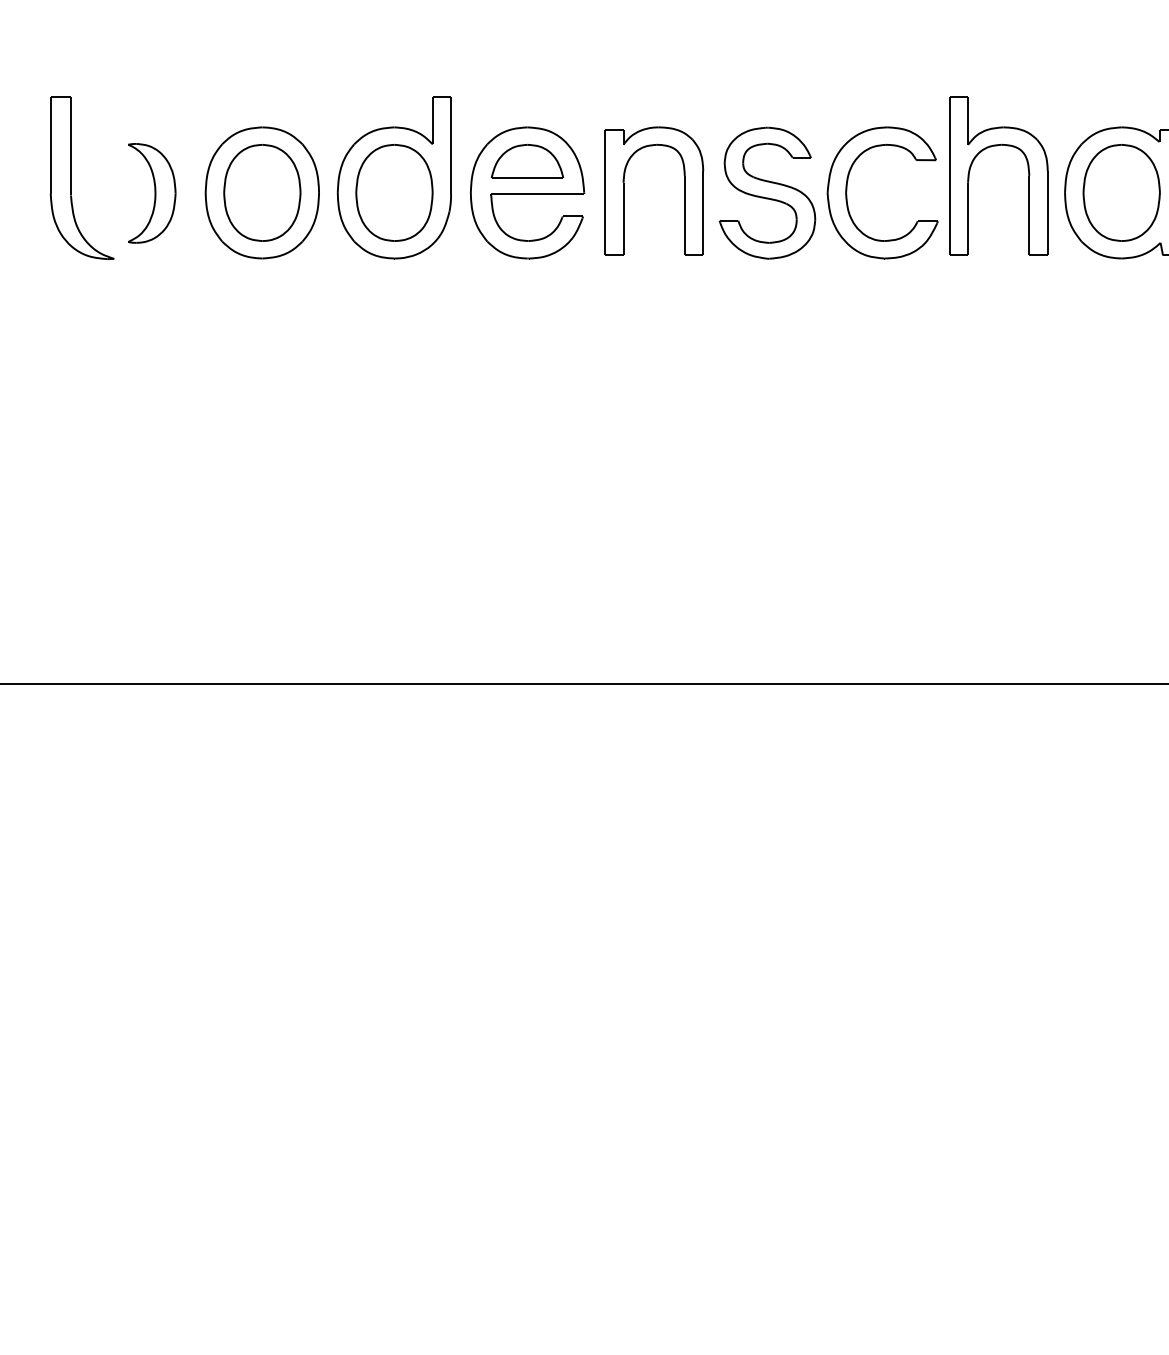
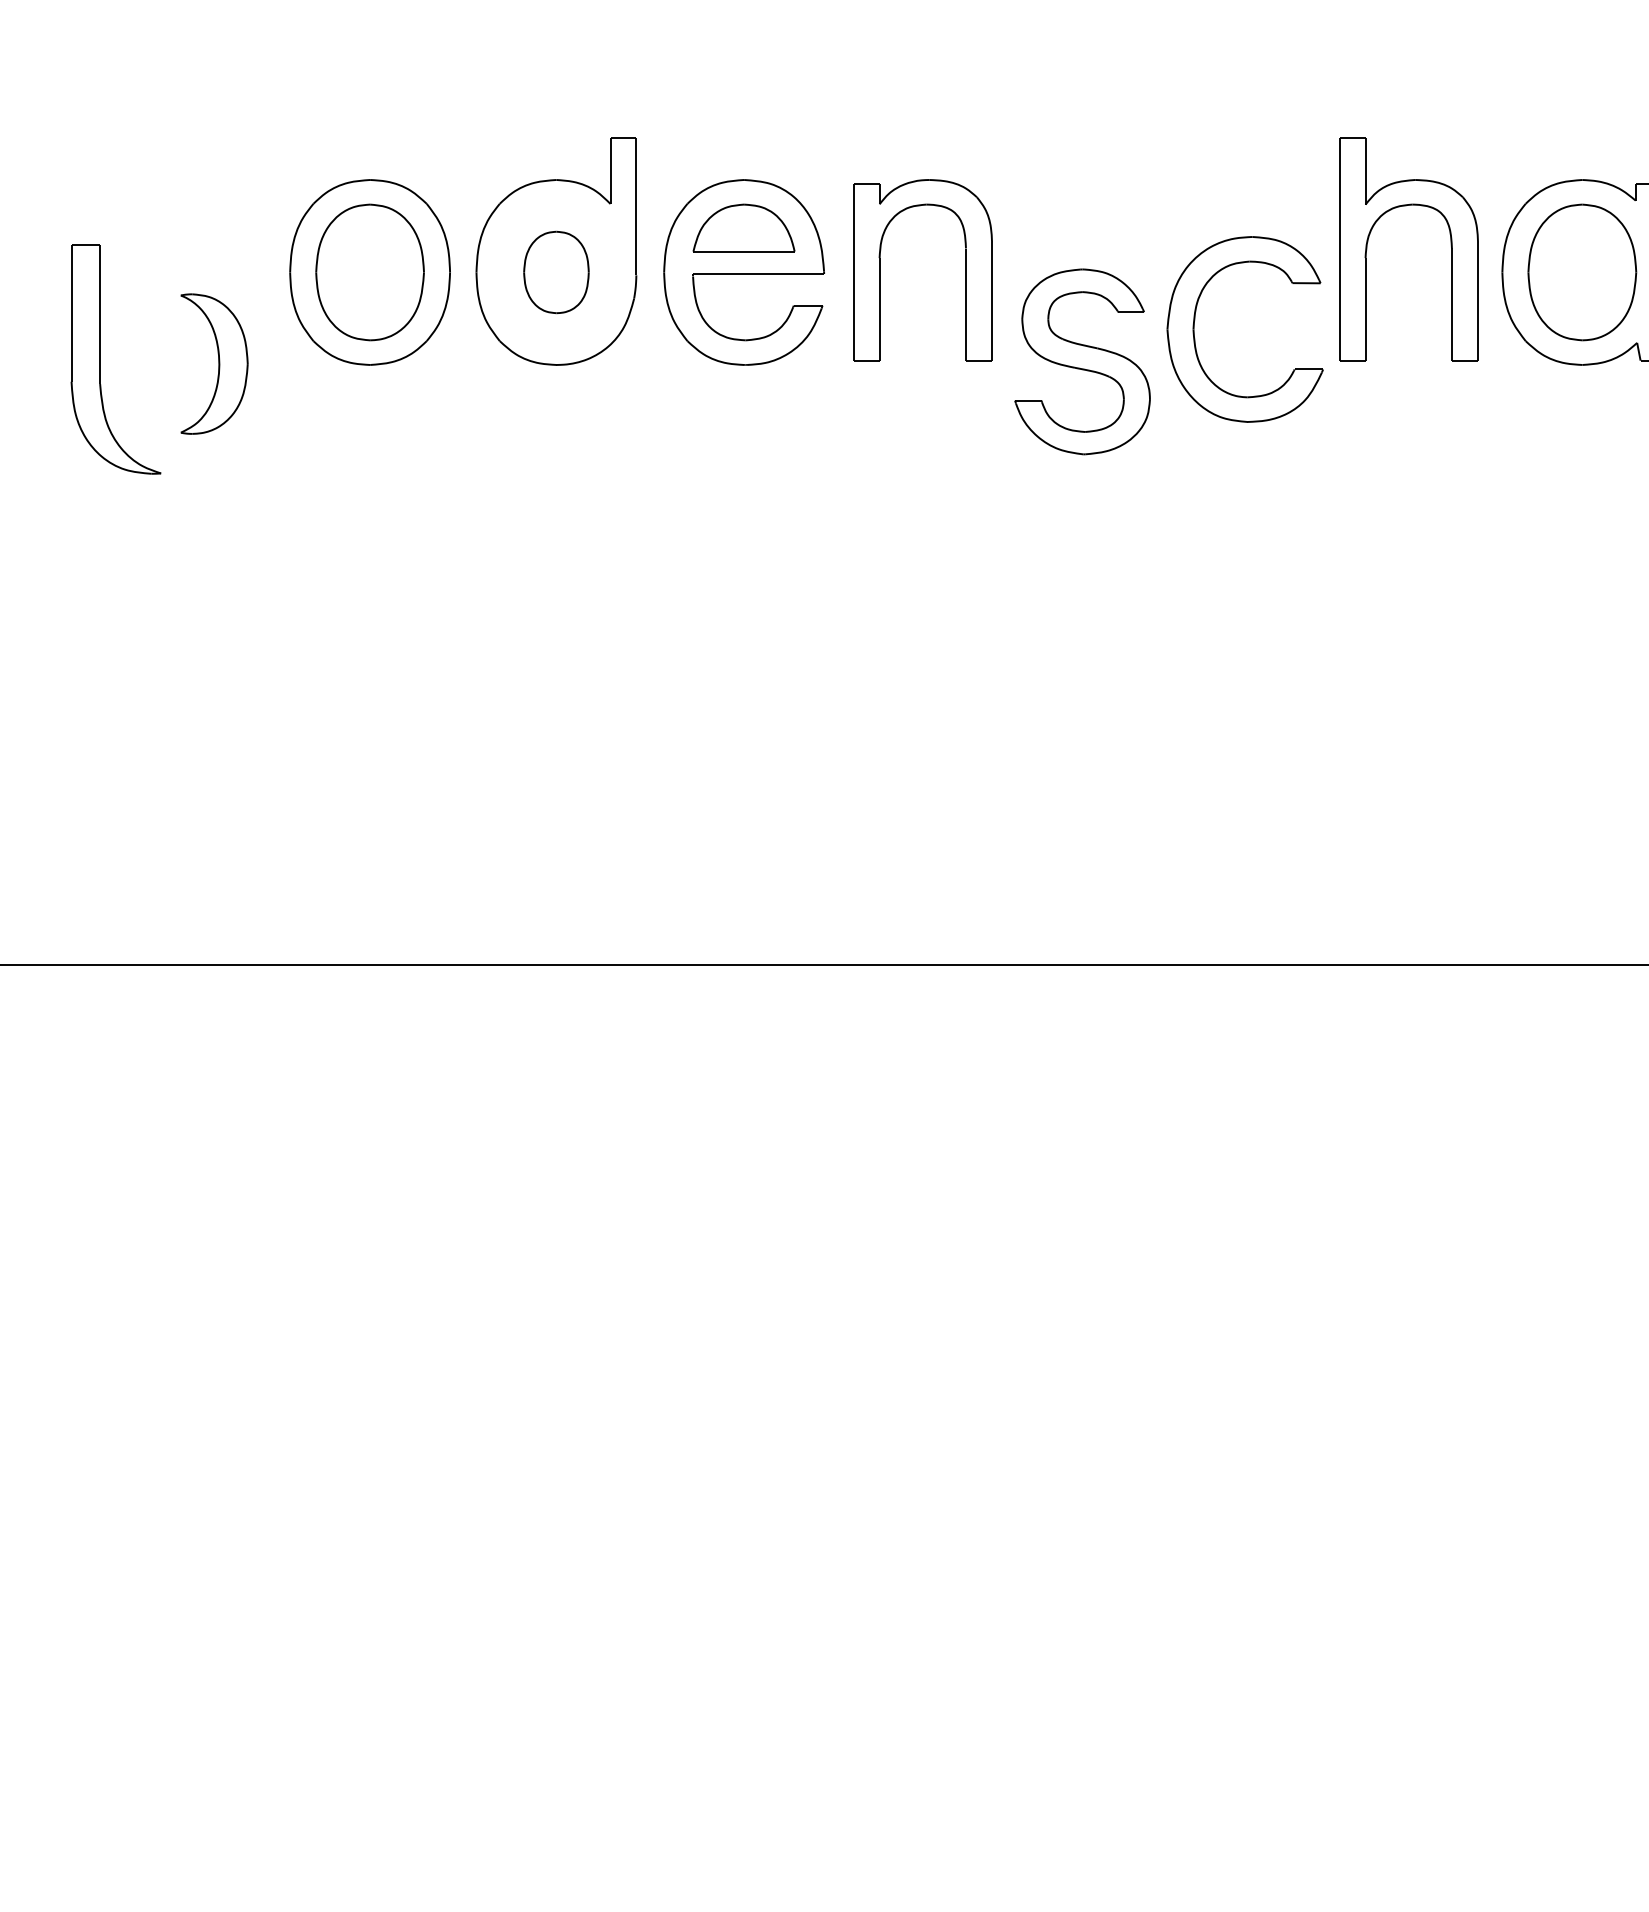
part: (71, 178) -> (100, 359), moved
part: (847, 186) -> (1195, 320), moved
part: (152, 192) -> (214, 363), moved
part: (394, 192) -> (556, 272), size x0.6
part: (767, 192) -> (1082, 361), moved

